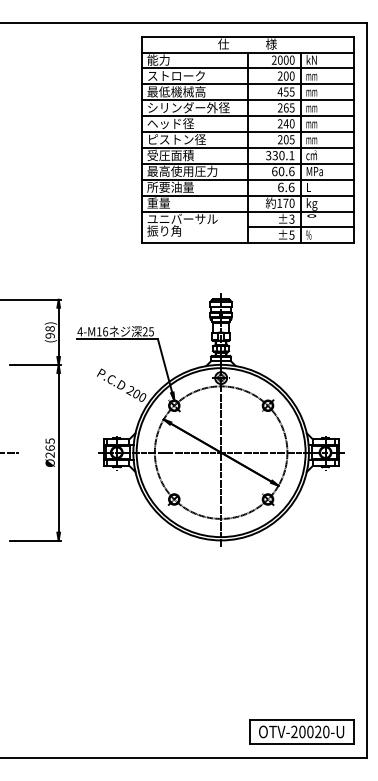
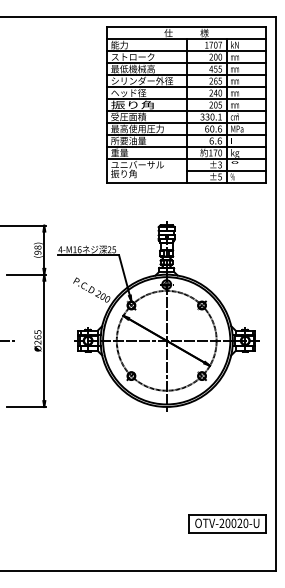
text: (282, 59) -> (212, 44), 2000 -> 1707
text: (176, 139) -> (133, 104), ピストン径 -> 振り角
part: (301, 731) -> (227, 523), moved

